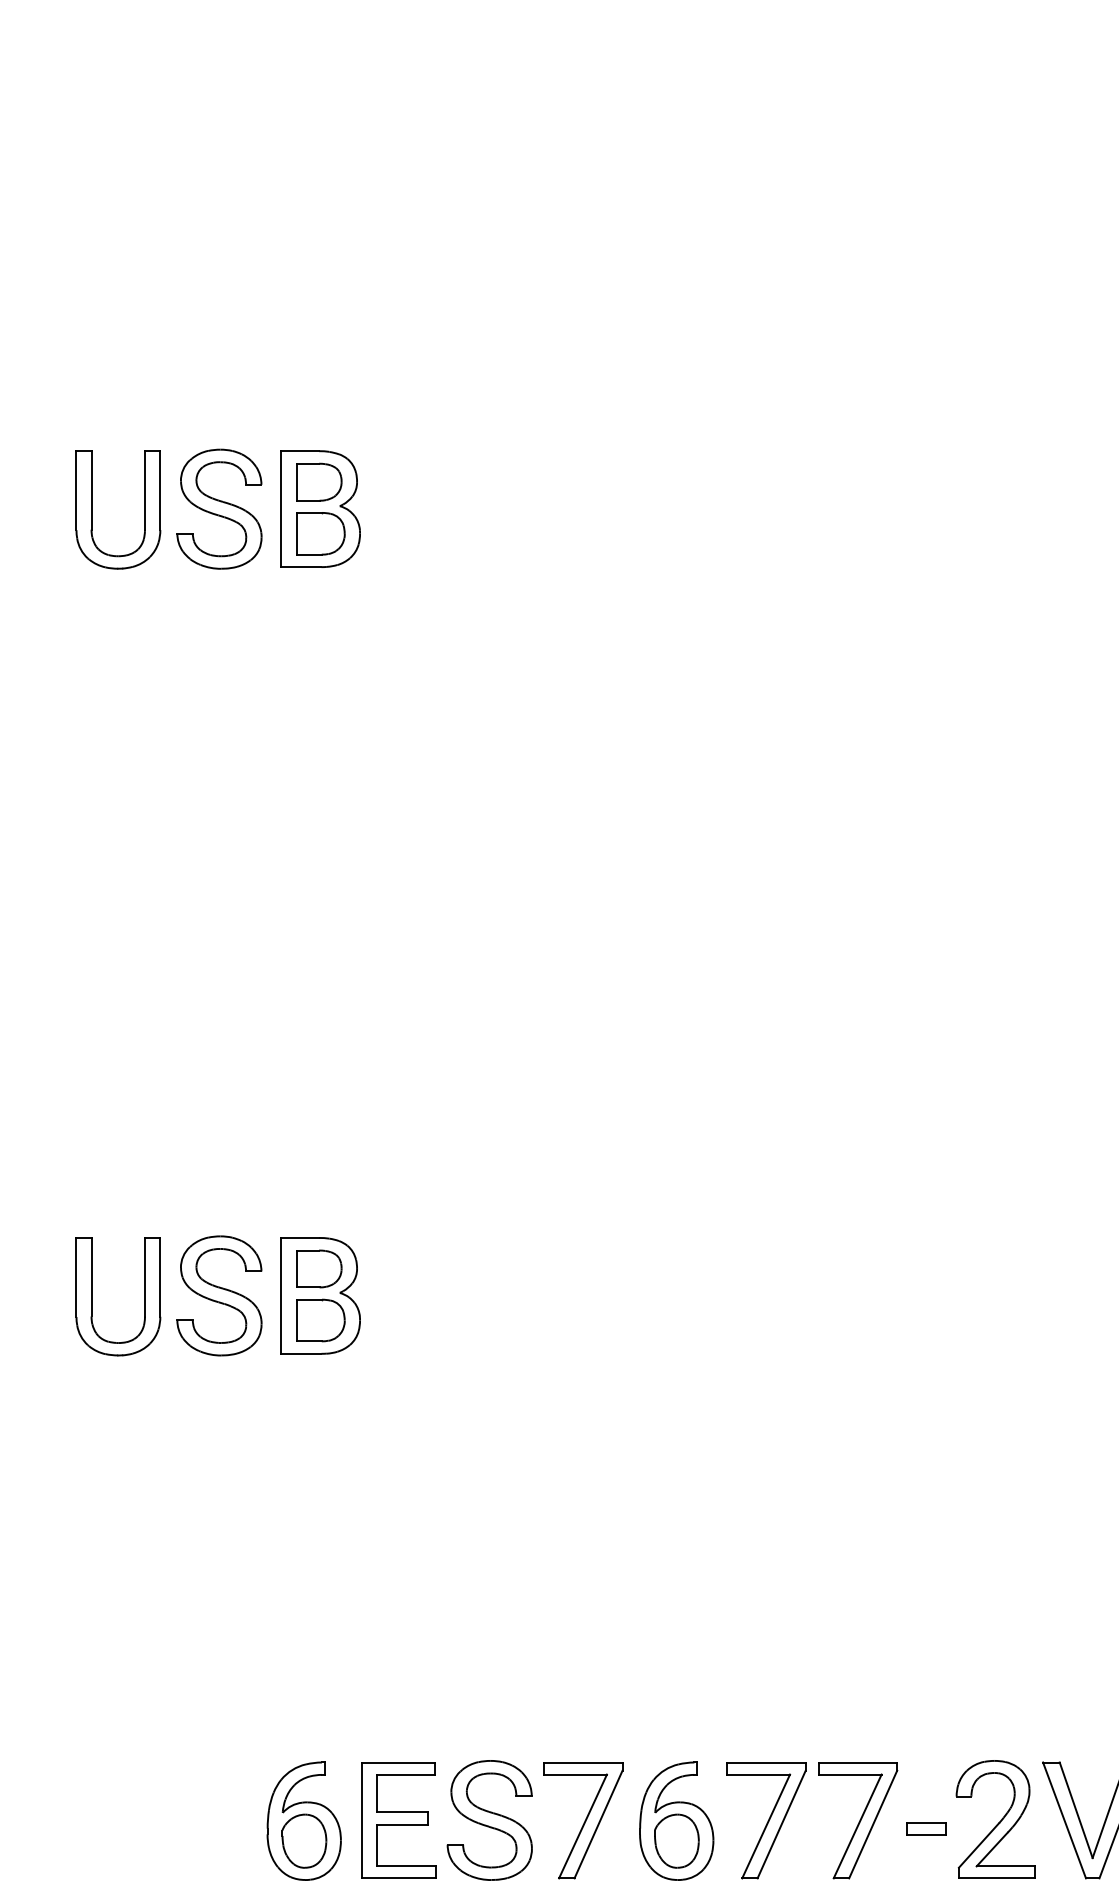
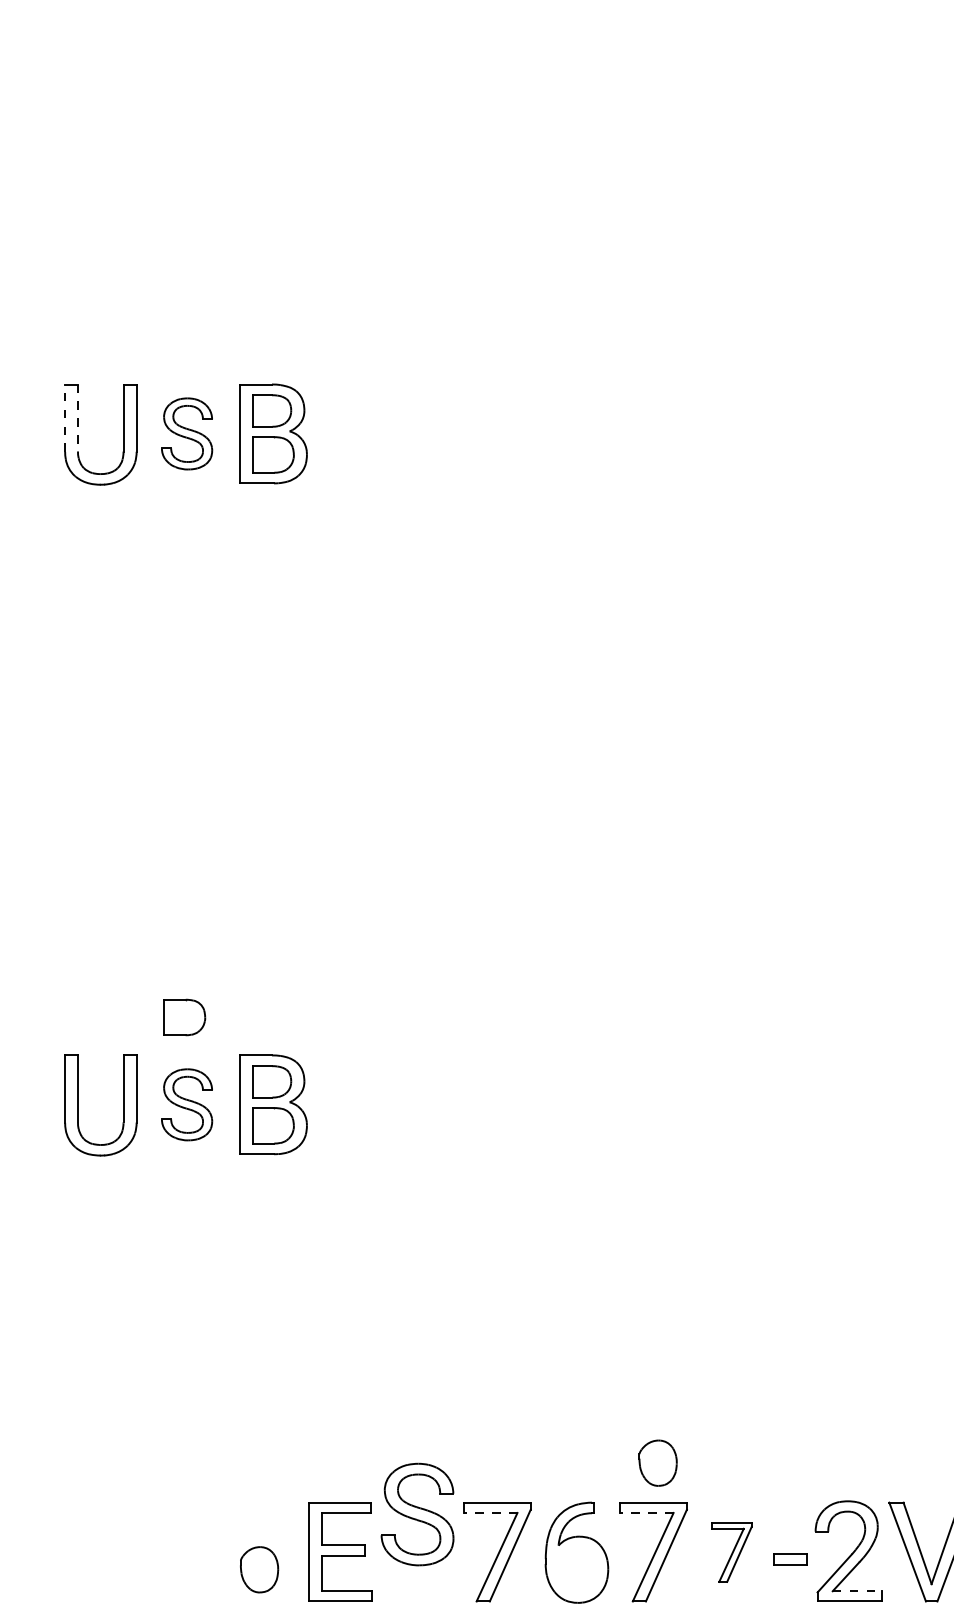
line: (76, 490) -> (65, 418), solid -> dashed
line: (91, 491) -> (77, 418), solid -> dashed
part: (219, 508) -> (187, 433), size x0.7
part: (216, 1193) -> (184, 1017), added
part: (219, 1295) -> (187, 1104), size x0.7
line: (575, 1774) -> (490, 1512), solid -> dashed
line: (758, 1774) -> (646, 1512), solid -> dashed
part: (303, 1820) -> (258, 1552), removed
part: (489, 1820) -> (417, 1514), moved
part: (858, 1820) -> (731, 1552), size x0.6
part: (676, 1840) -> (657, 1462), moved
line: (1006, 1866) -> (858, 1591), solid -> dashed

